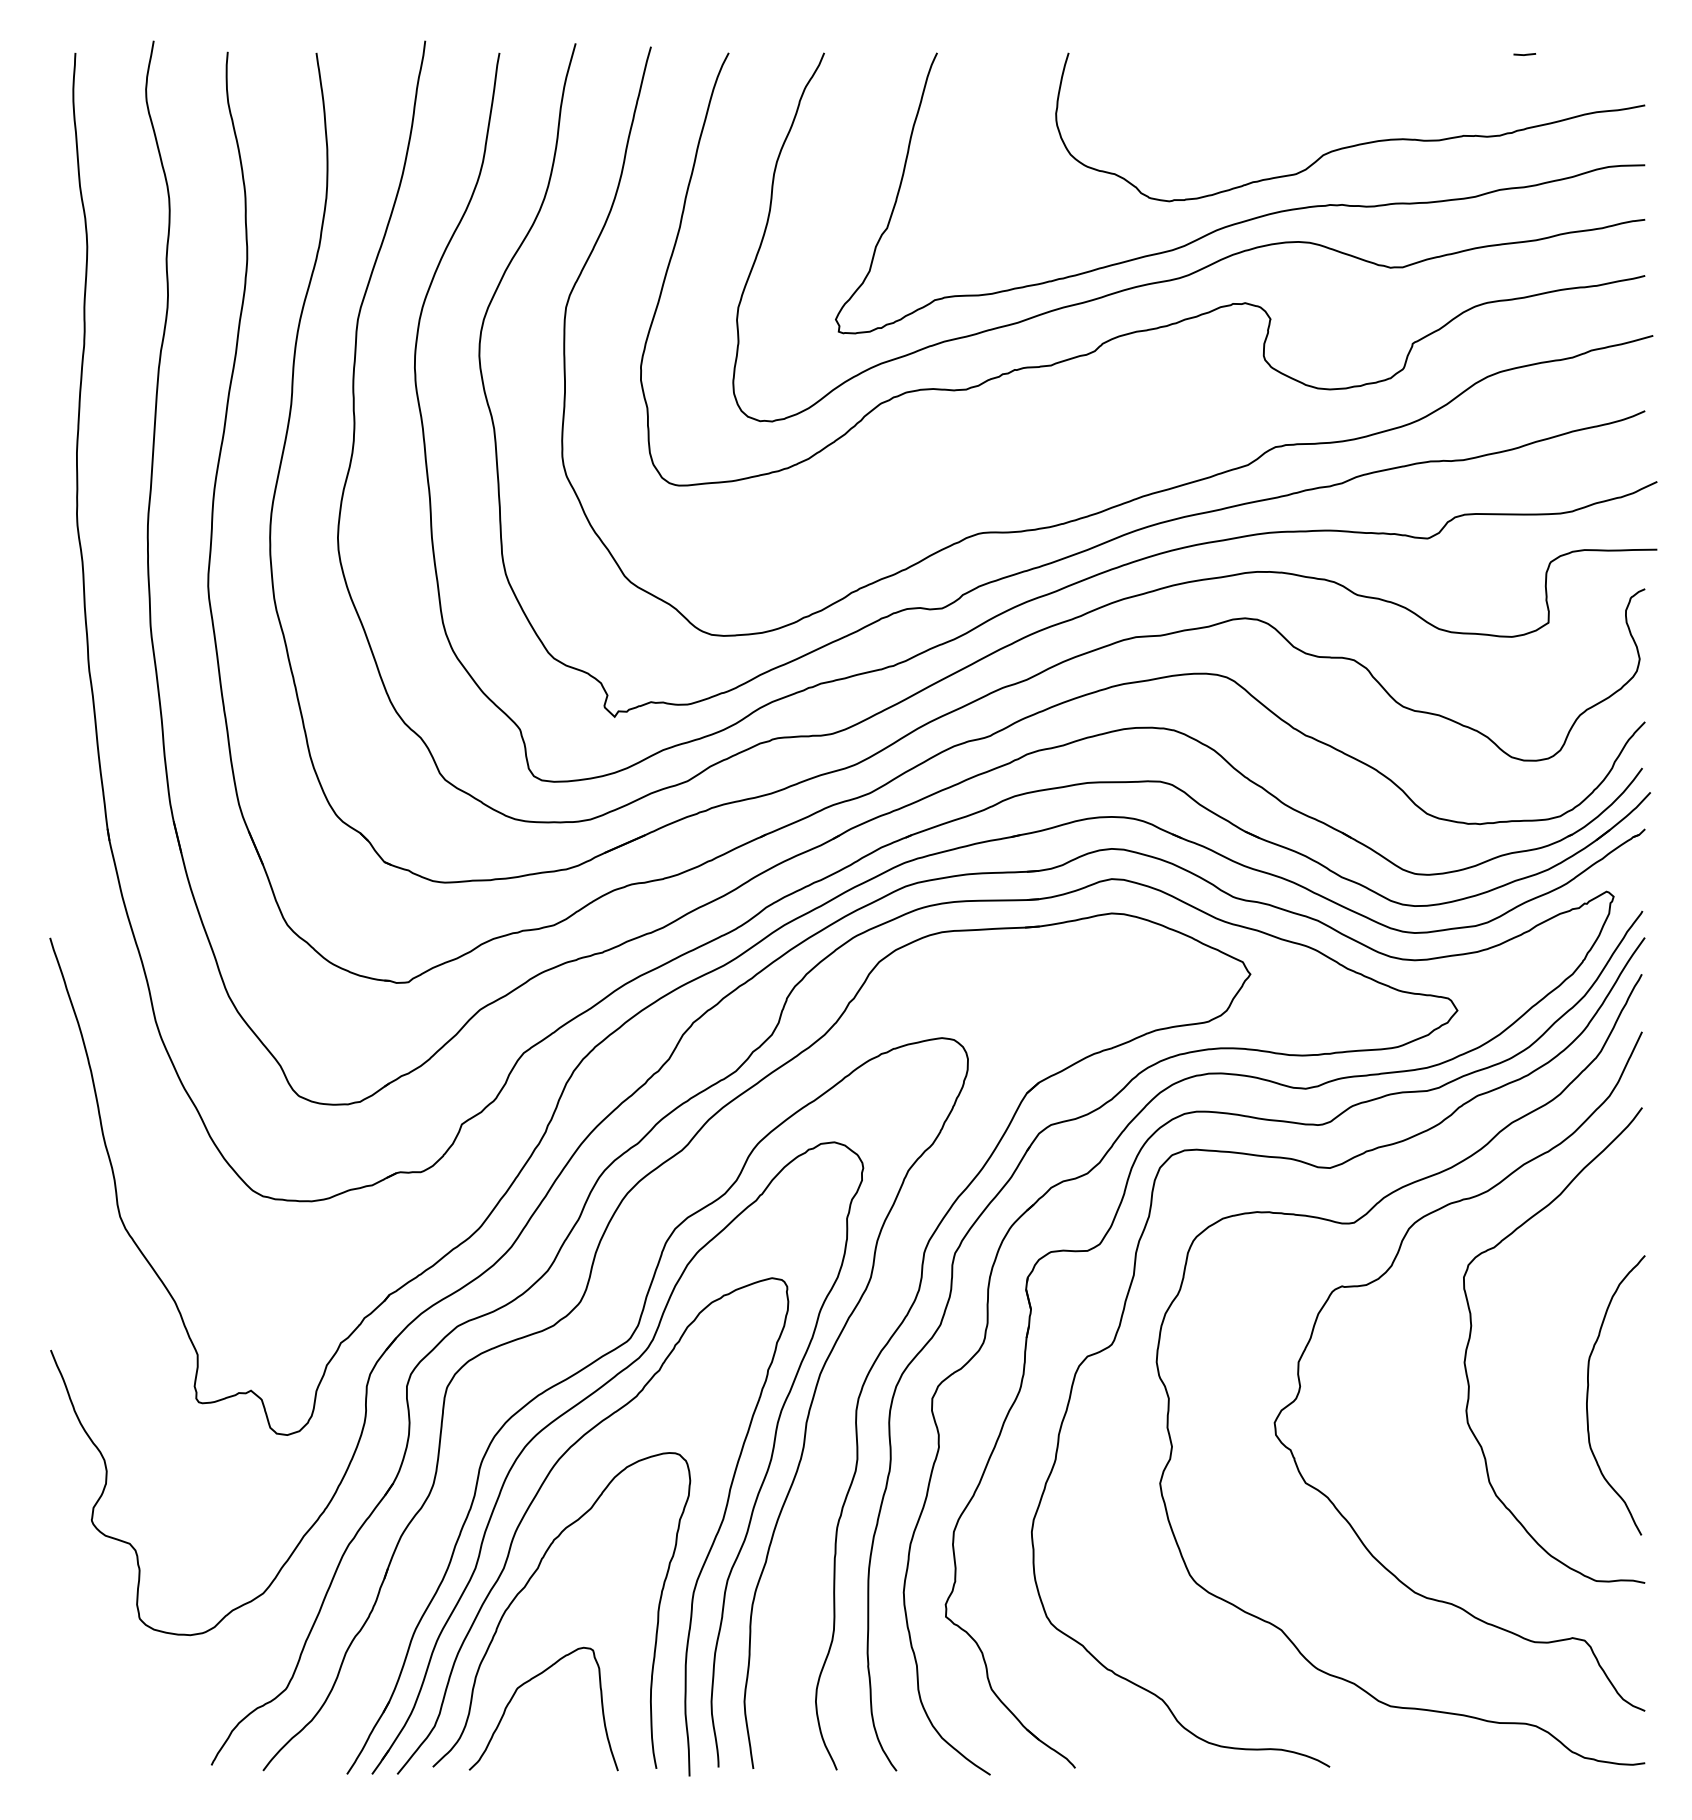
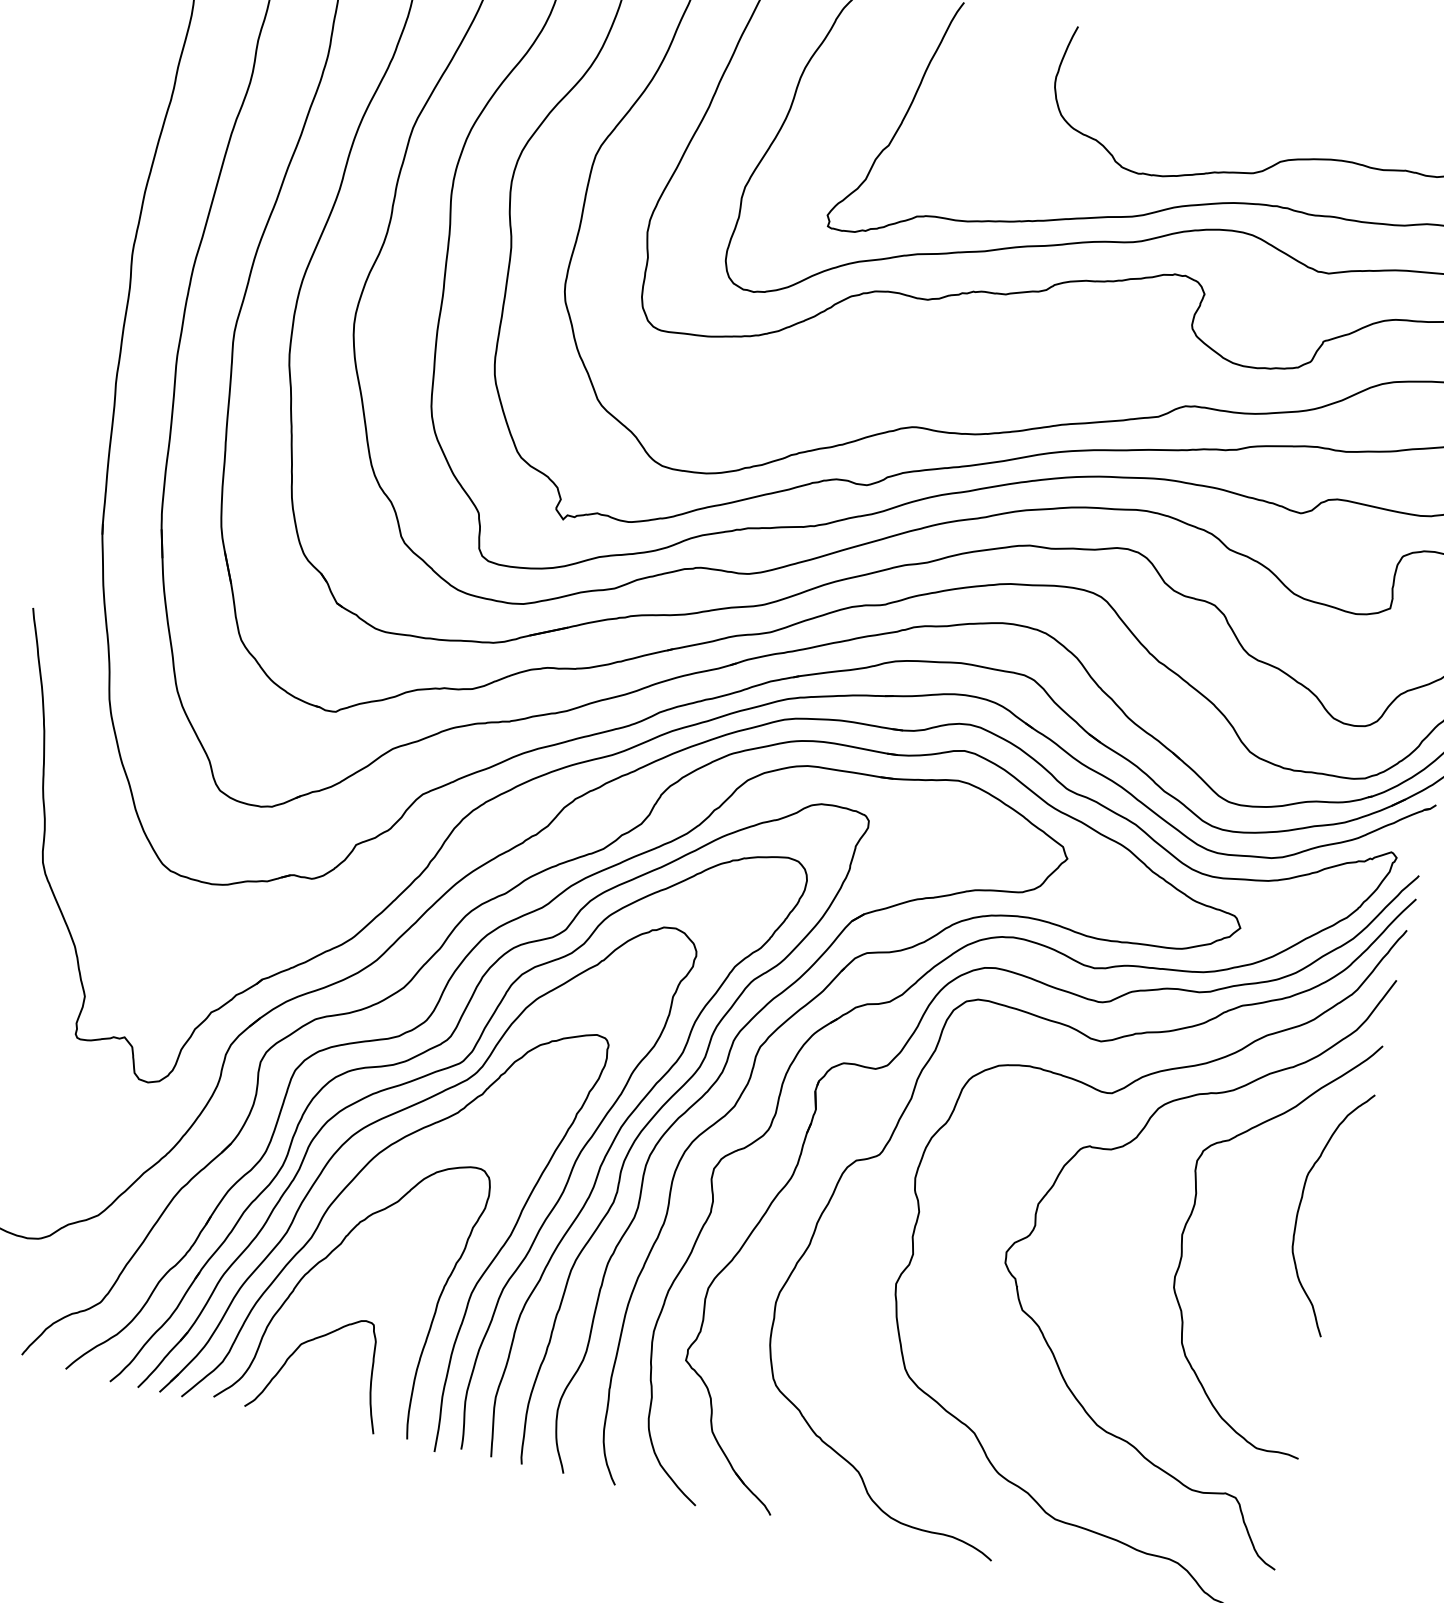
part: (608, 1319) -> (447, 1040), added
curve: (1588, 1395) -> (1300, 1206), moved

